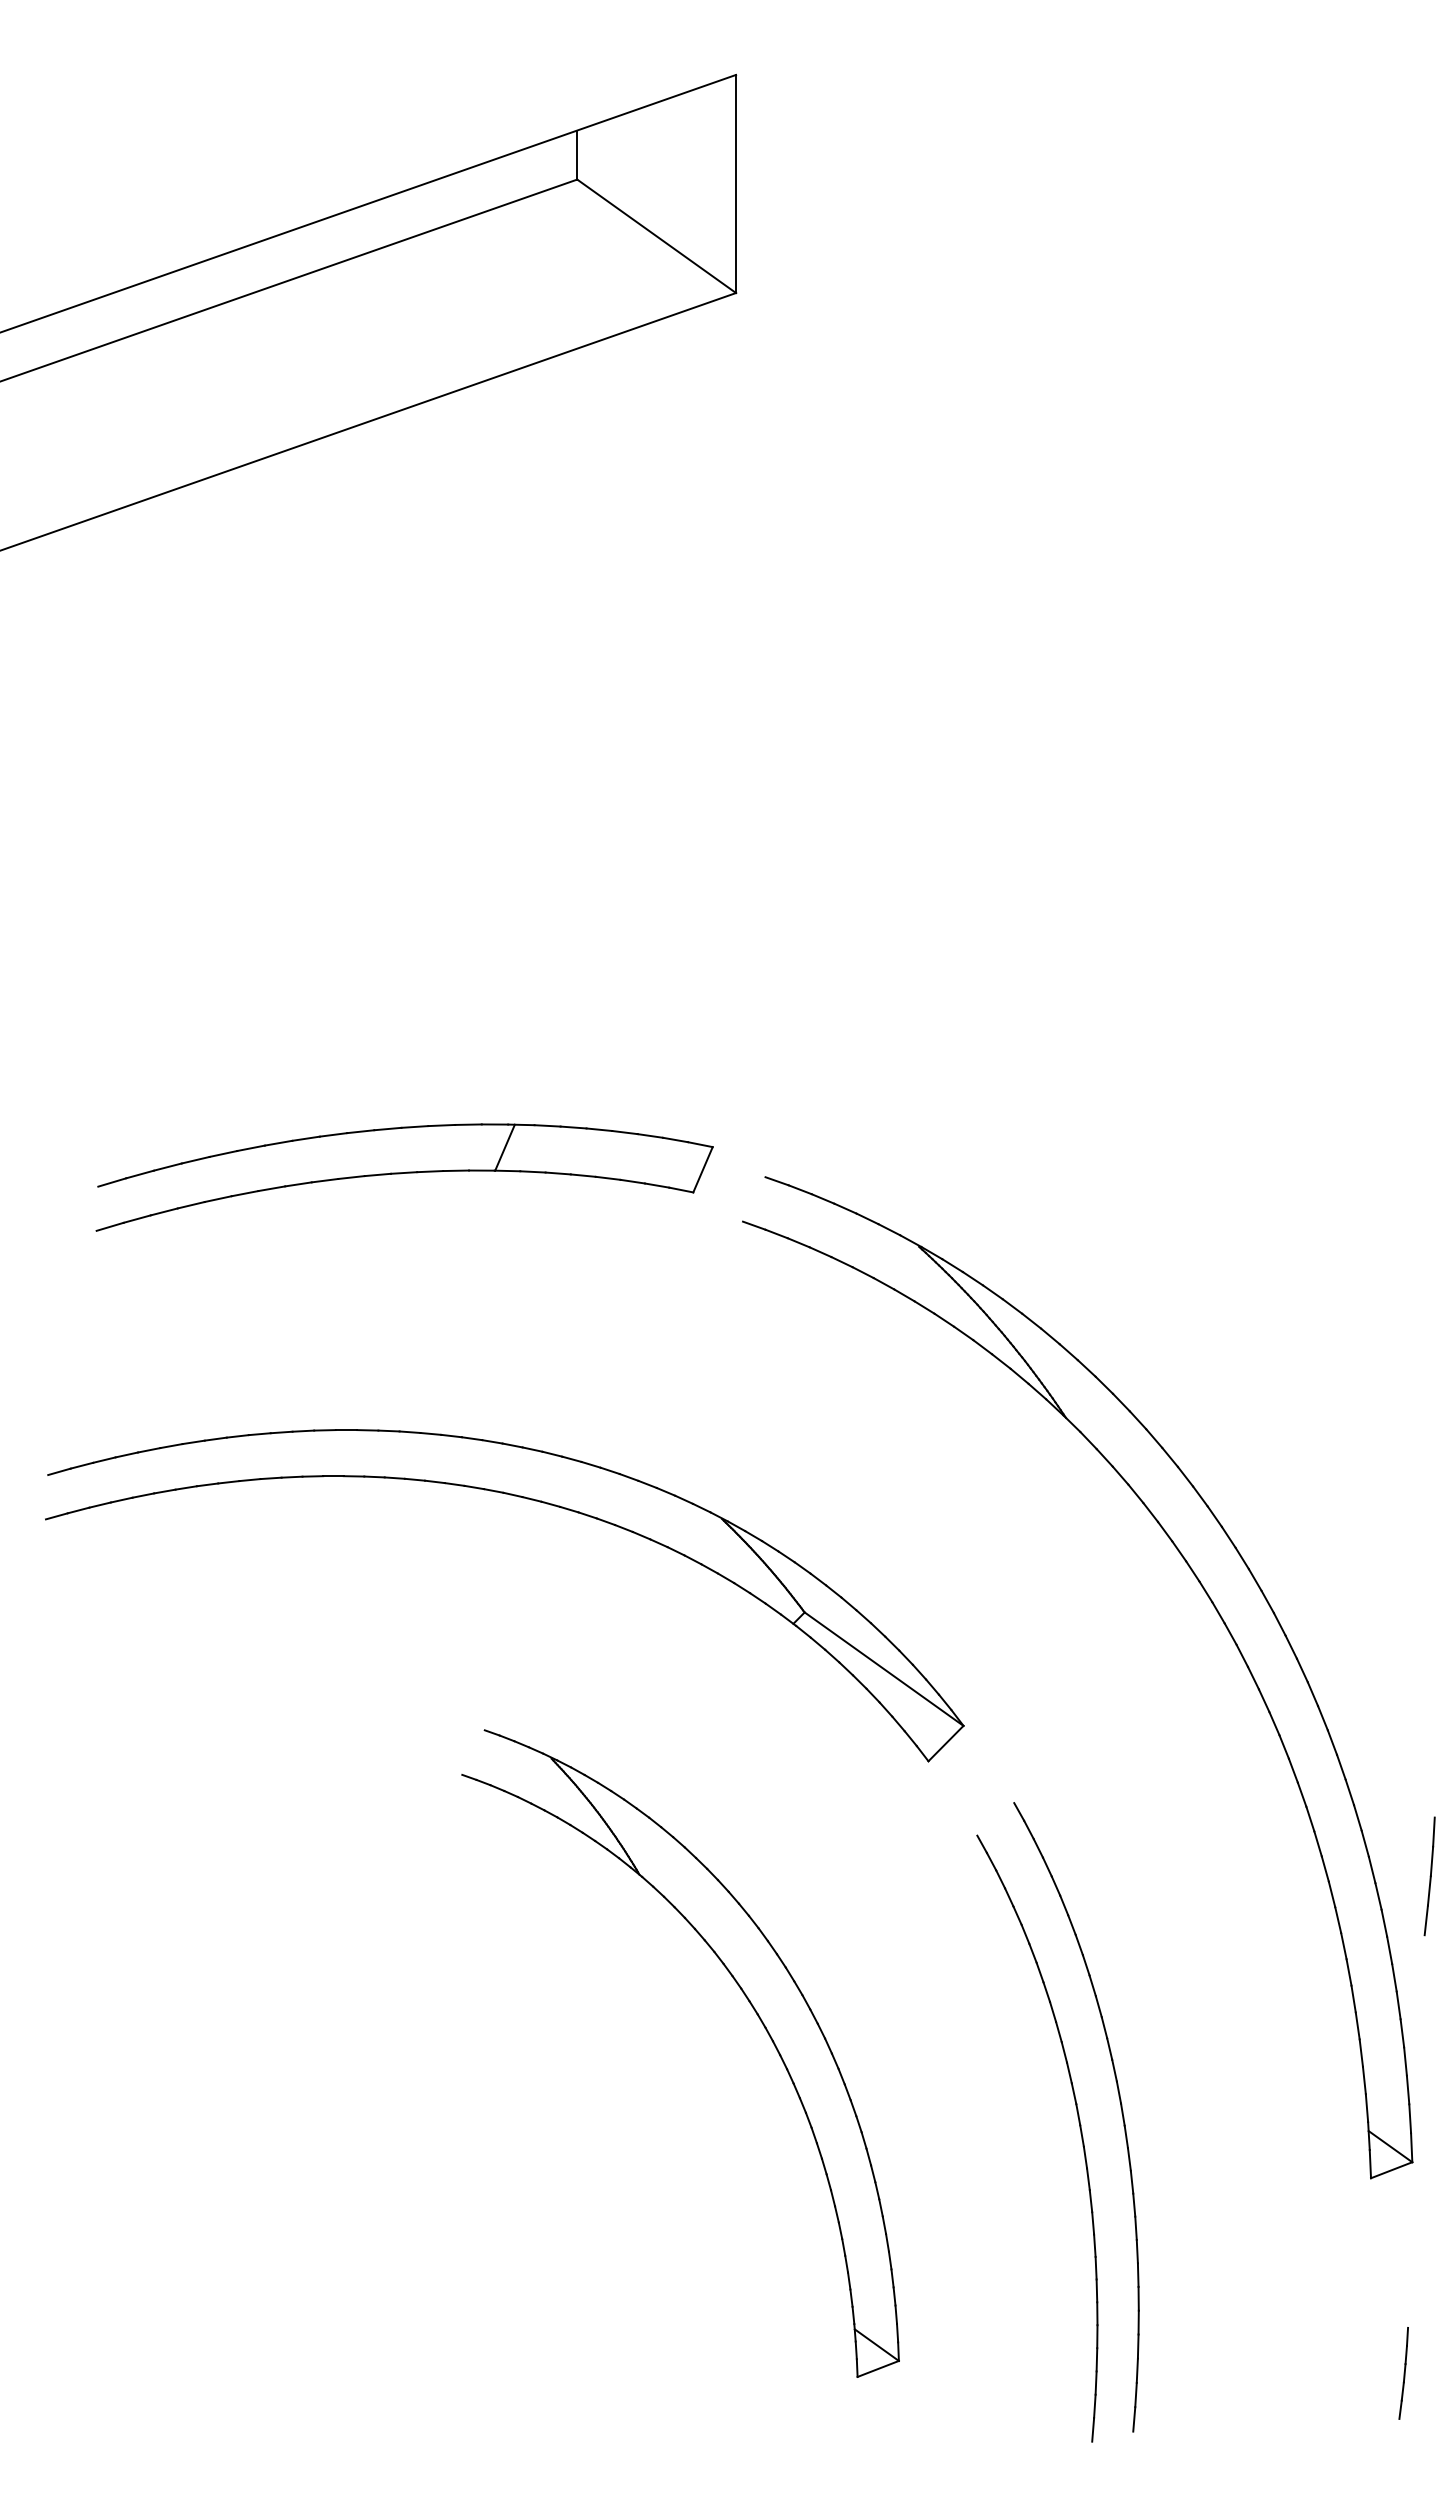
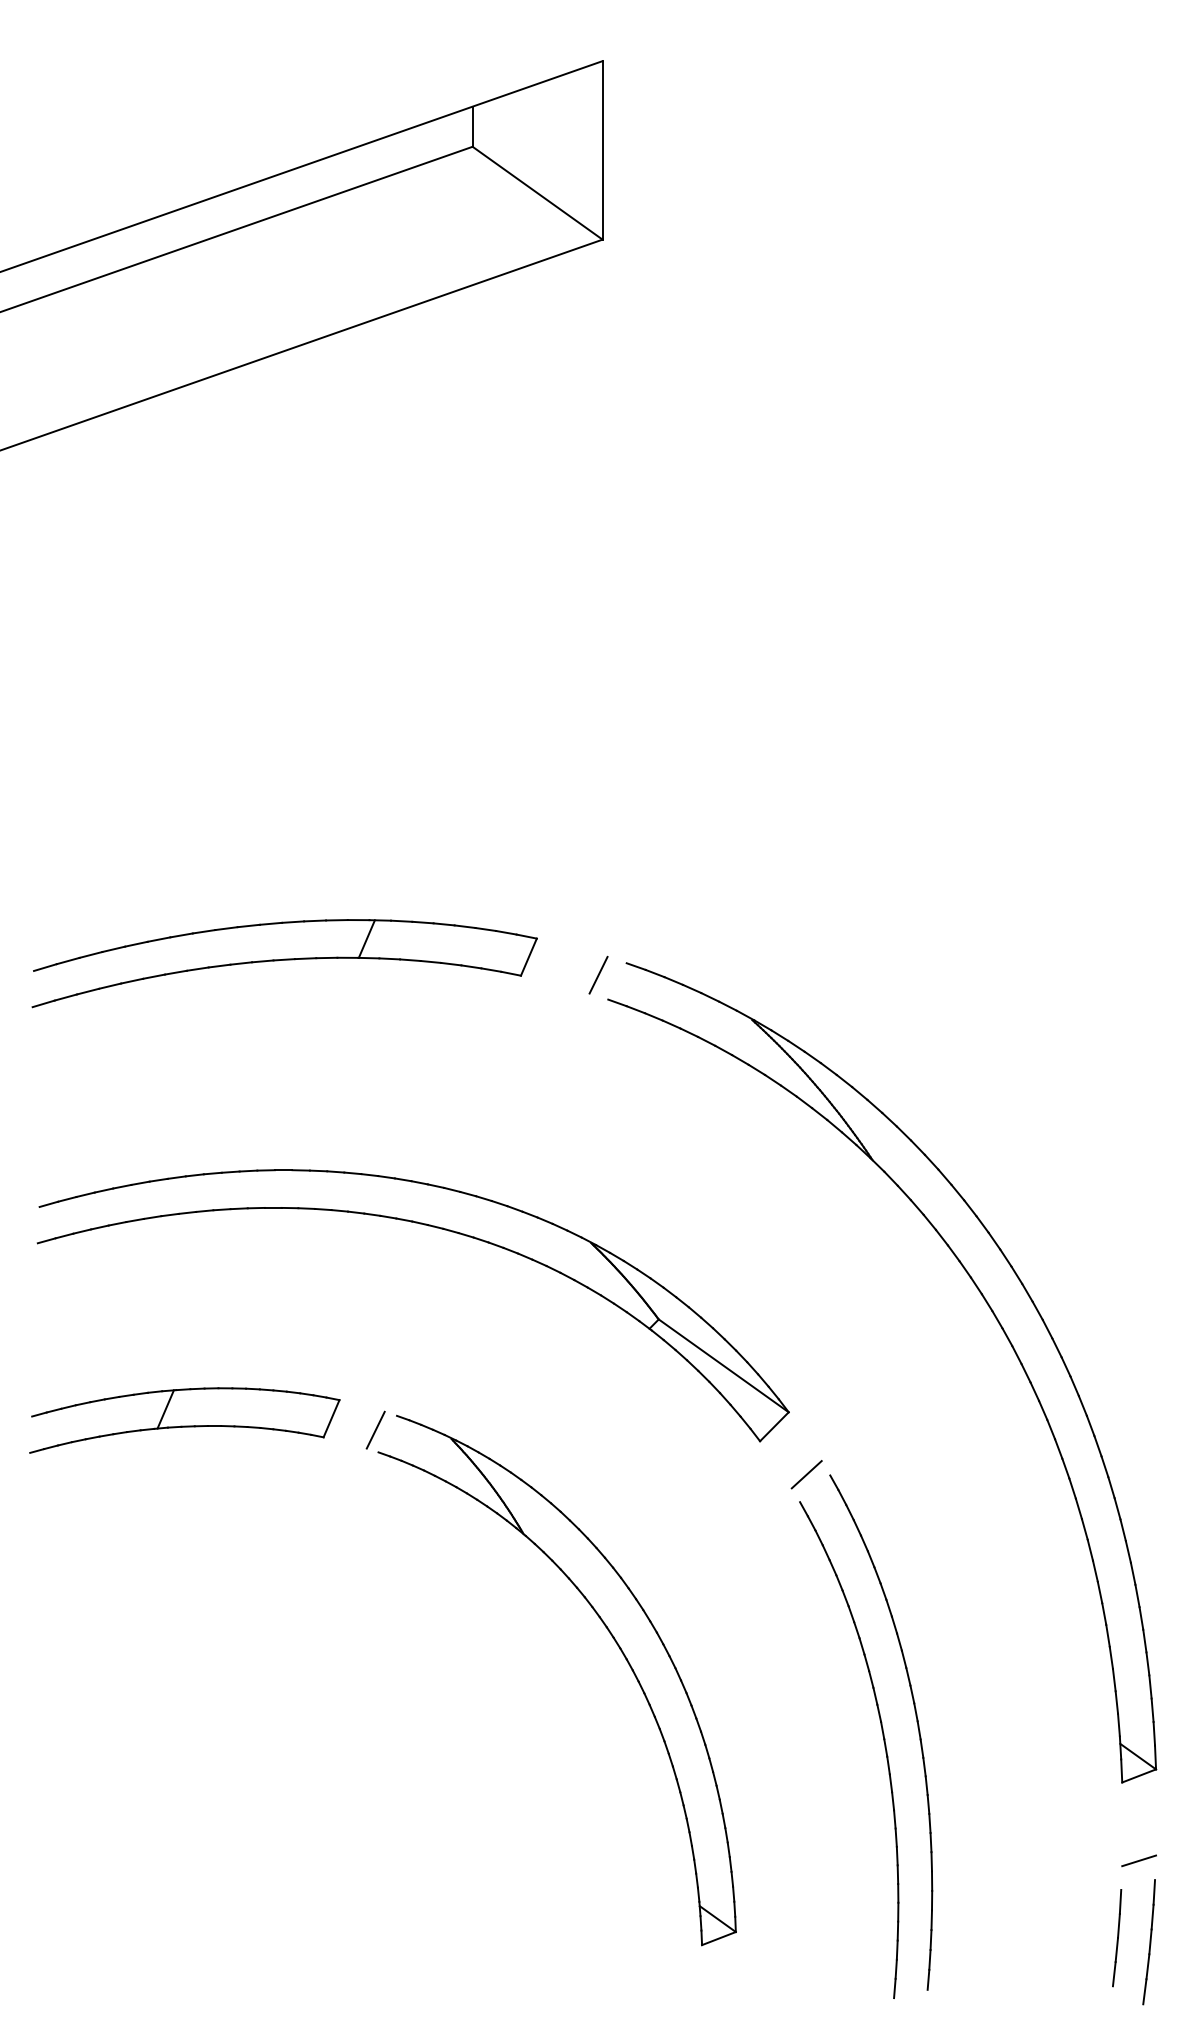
part: (404, 1177) -> (284, 963), moved
line: (731, 1191) -> (598, 974), added
part: (225, 1735) -> (184, 1420), added
line: (458, 1747) -> (375, 1429), added
line: (985, 1801) -> (806, 1474), added
part: (1429, 1876) -> (1116, 1938), moved
line: (1391, 2273) -> (1139, 1860), added
part: (1403, 2373) -> (1148, 1942), size x1.67

